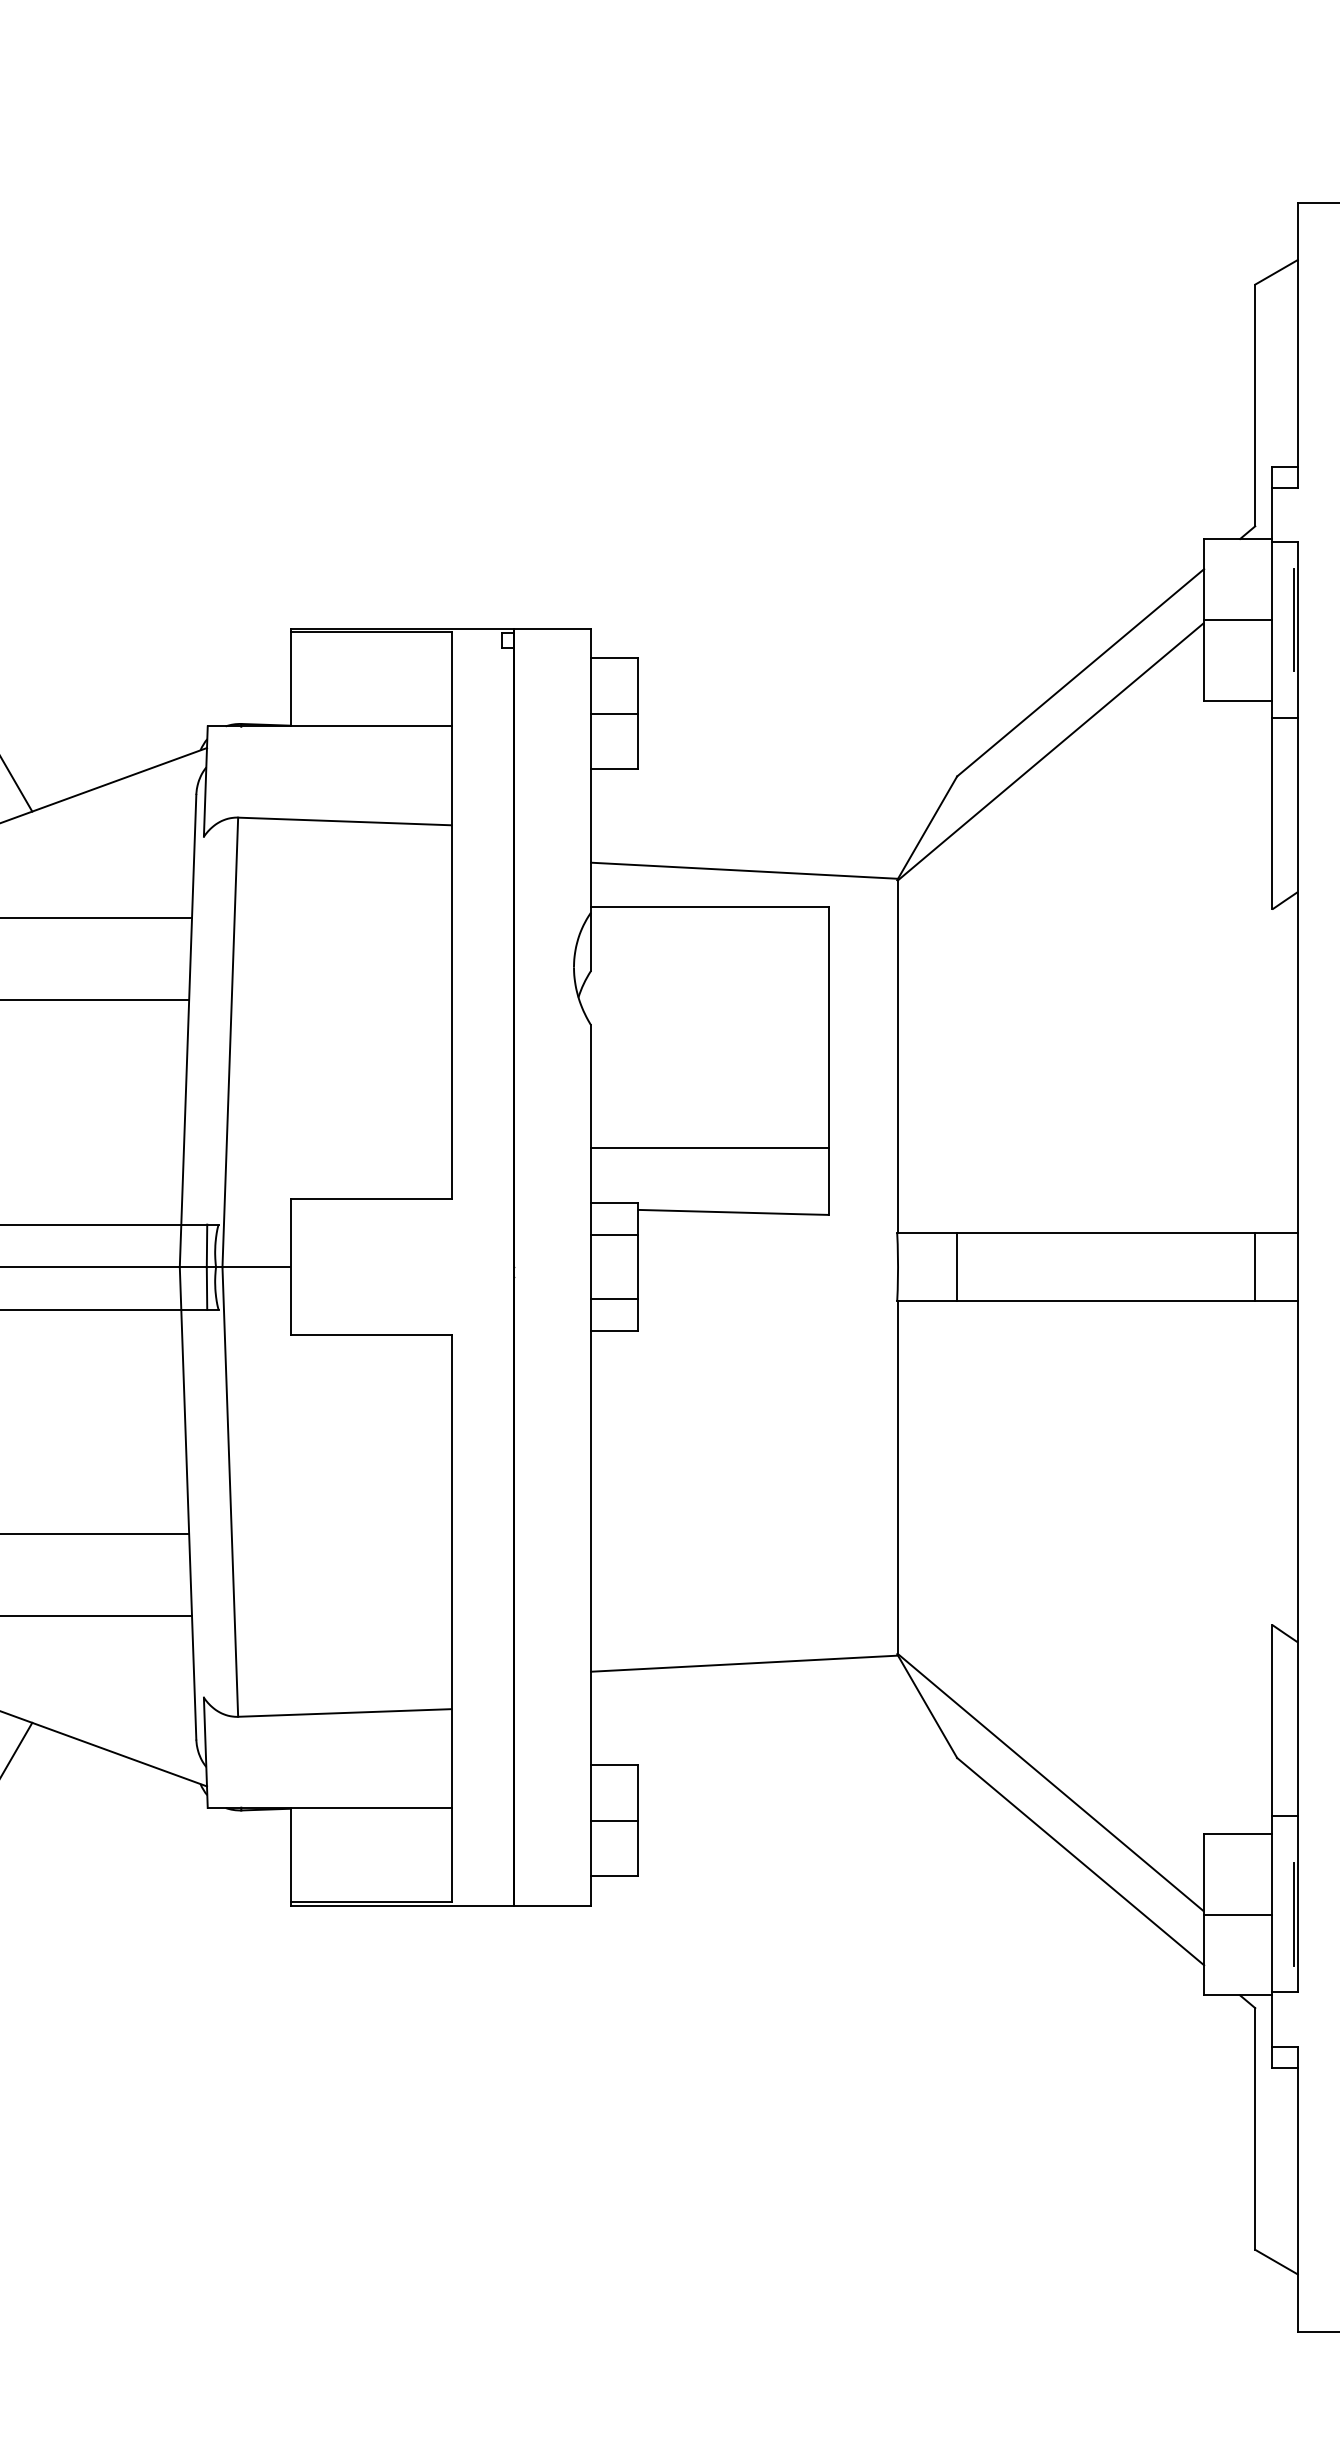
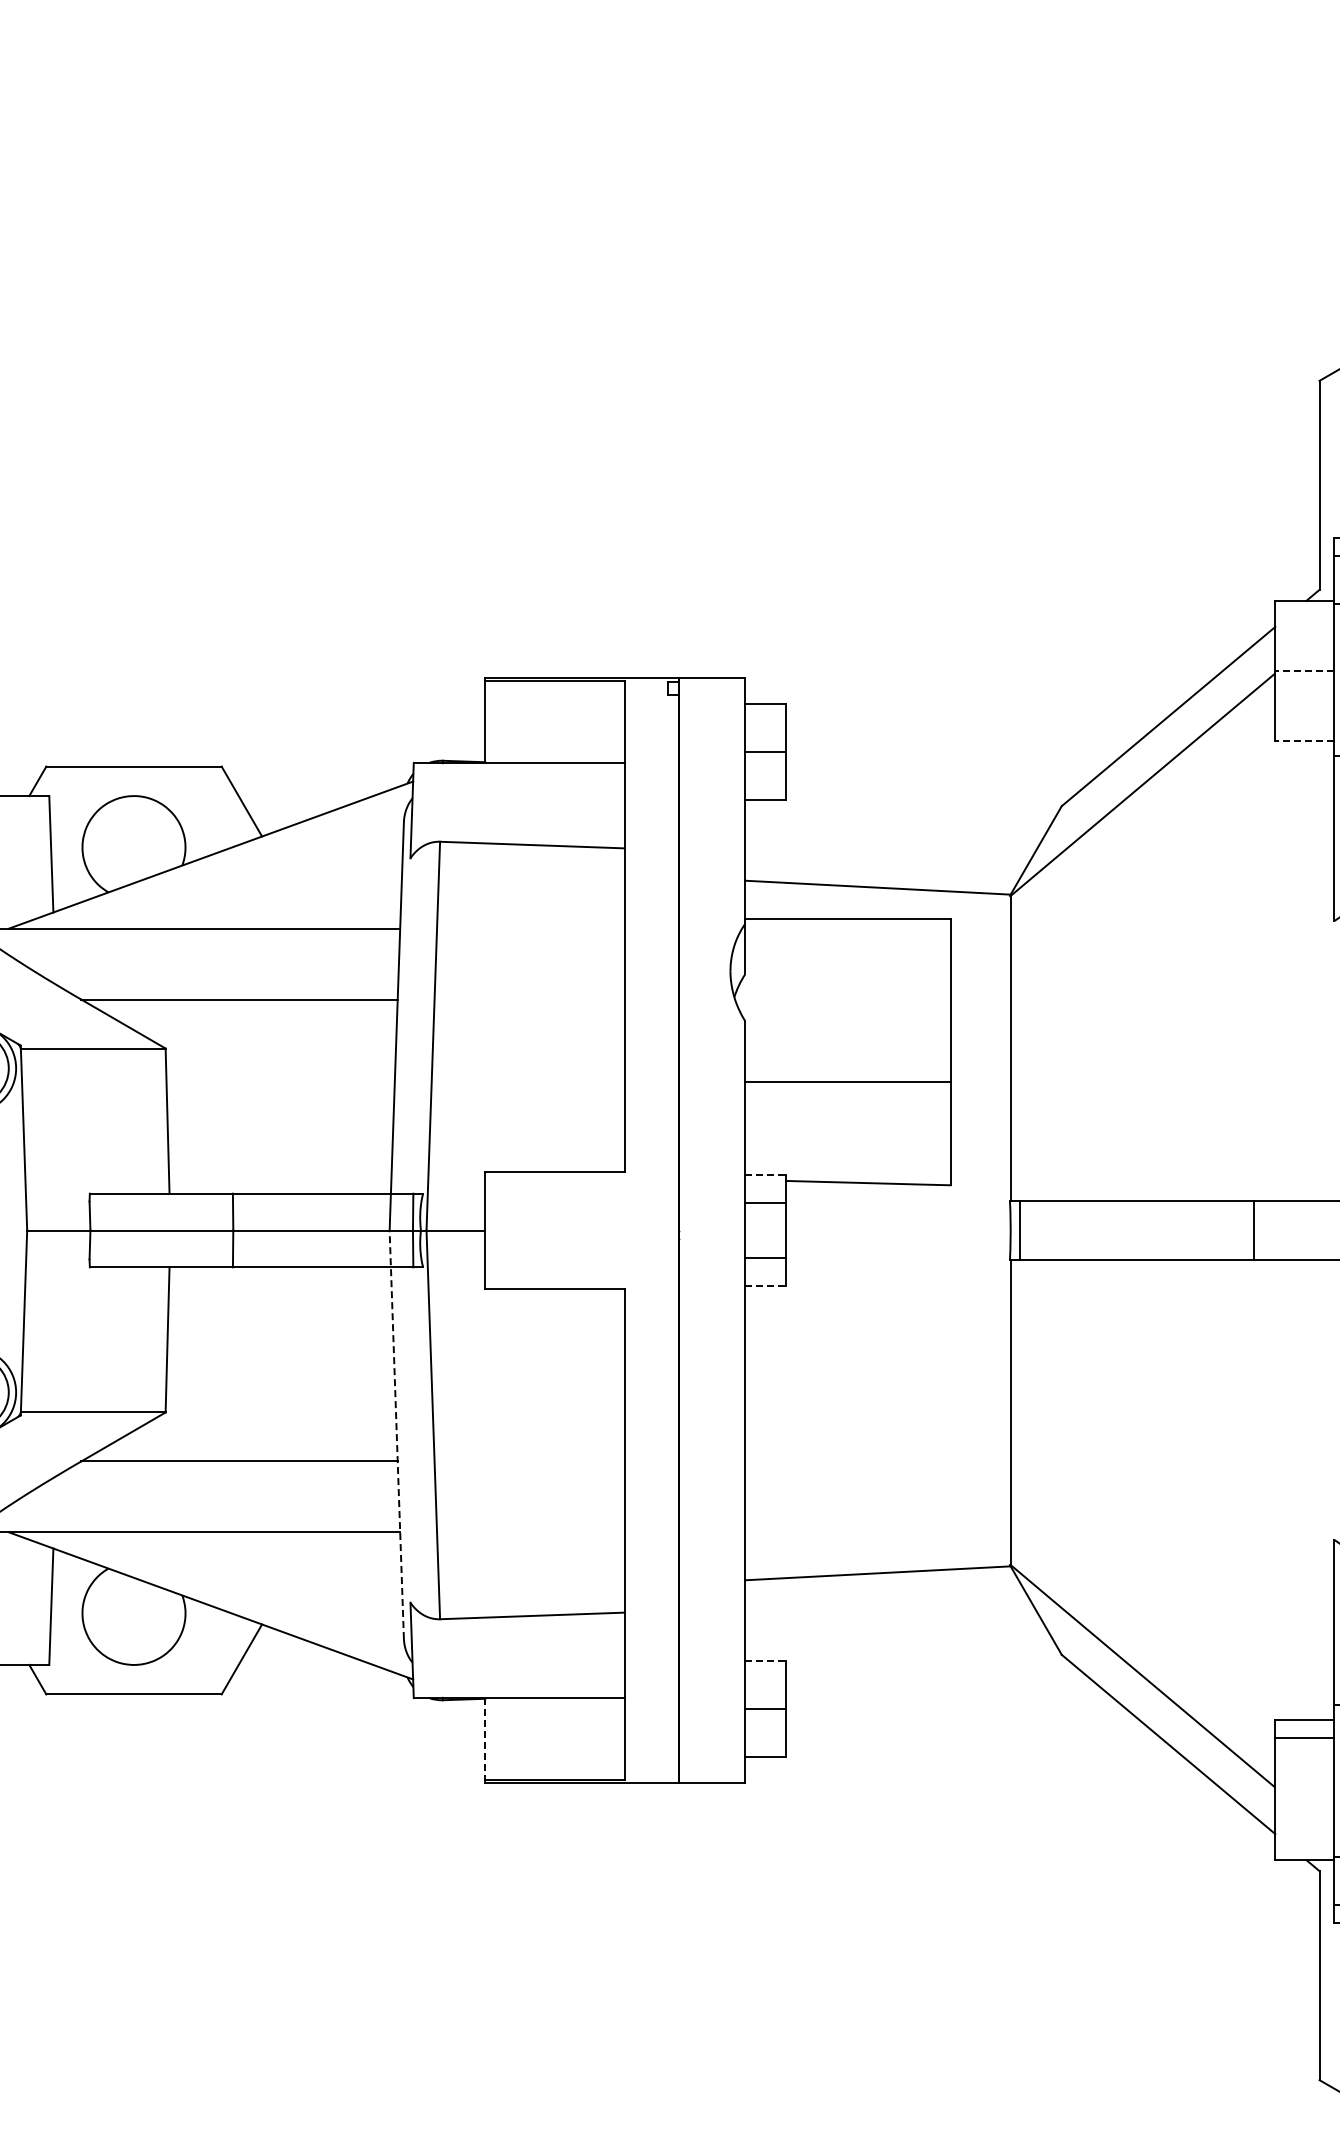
line: (1237, 619) -> (1304, 670), solid -> dashed
line: (1237, 700) -> (1304, 740), solid -> dashed
line: (710, 1148) -> (848, 1082), moved
line: (614, 1203) -> (765, 1175), solid -> dashed
line: (956, 1267) -> (1019, 1230), moved
line: (1255, 1267) -> (1253, 1230), moved
line: (614, 1330) -> (765, 1285), solid -> dashed
line: (187, 1503) -> (396, 1434), solid -> dashed
line: (614, 1765) -> (765, 1661), solid -> dashed
line: (290, 1857) -> (485, 1740), solid -> dashed
line: (1237, 1914) -> (1304, 1738), moved

